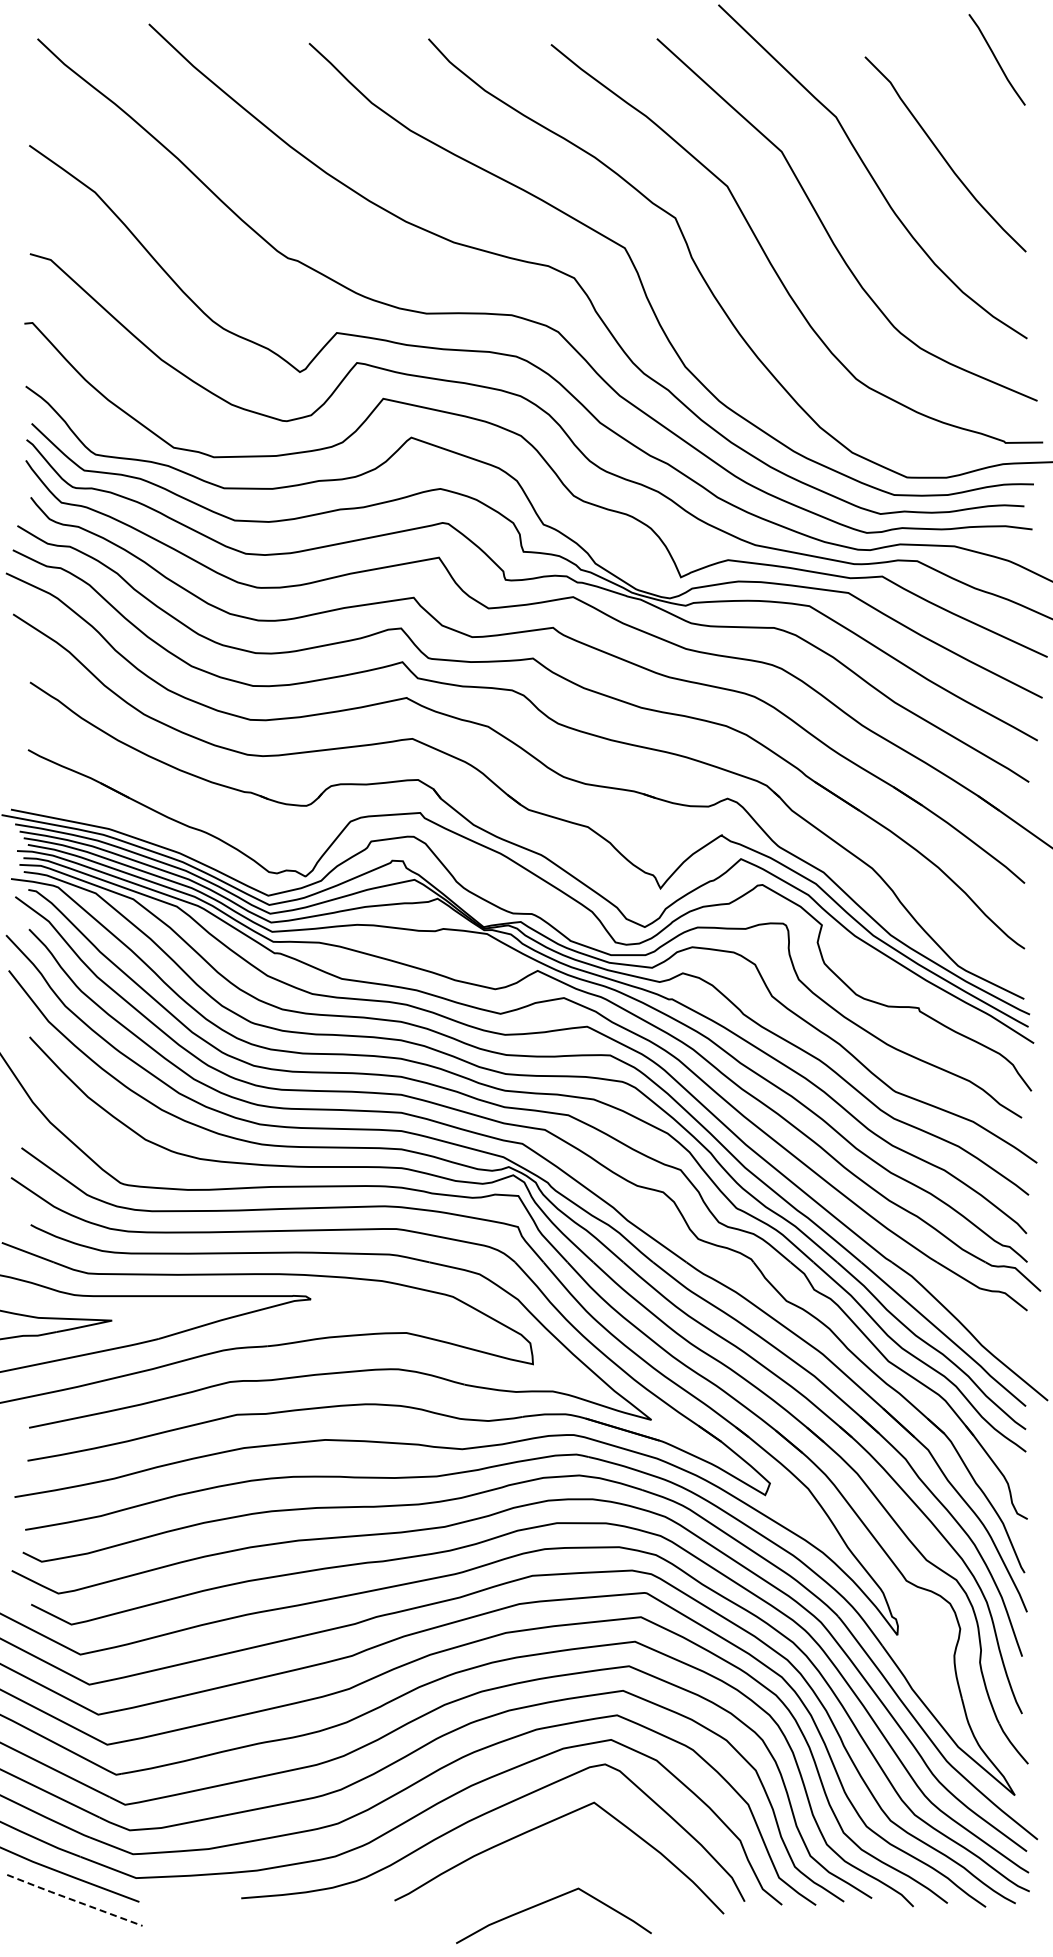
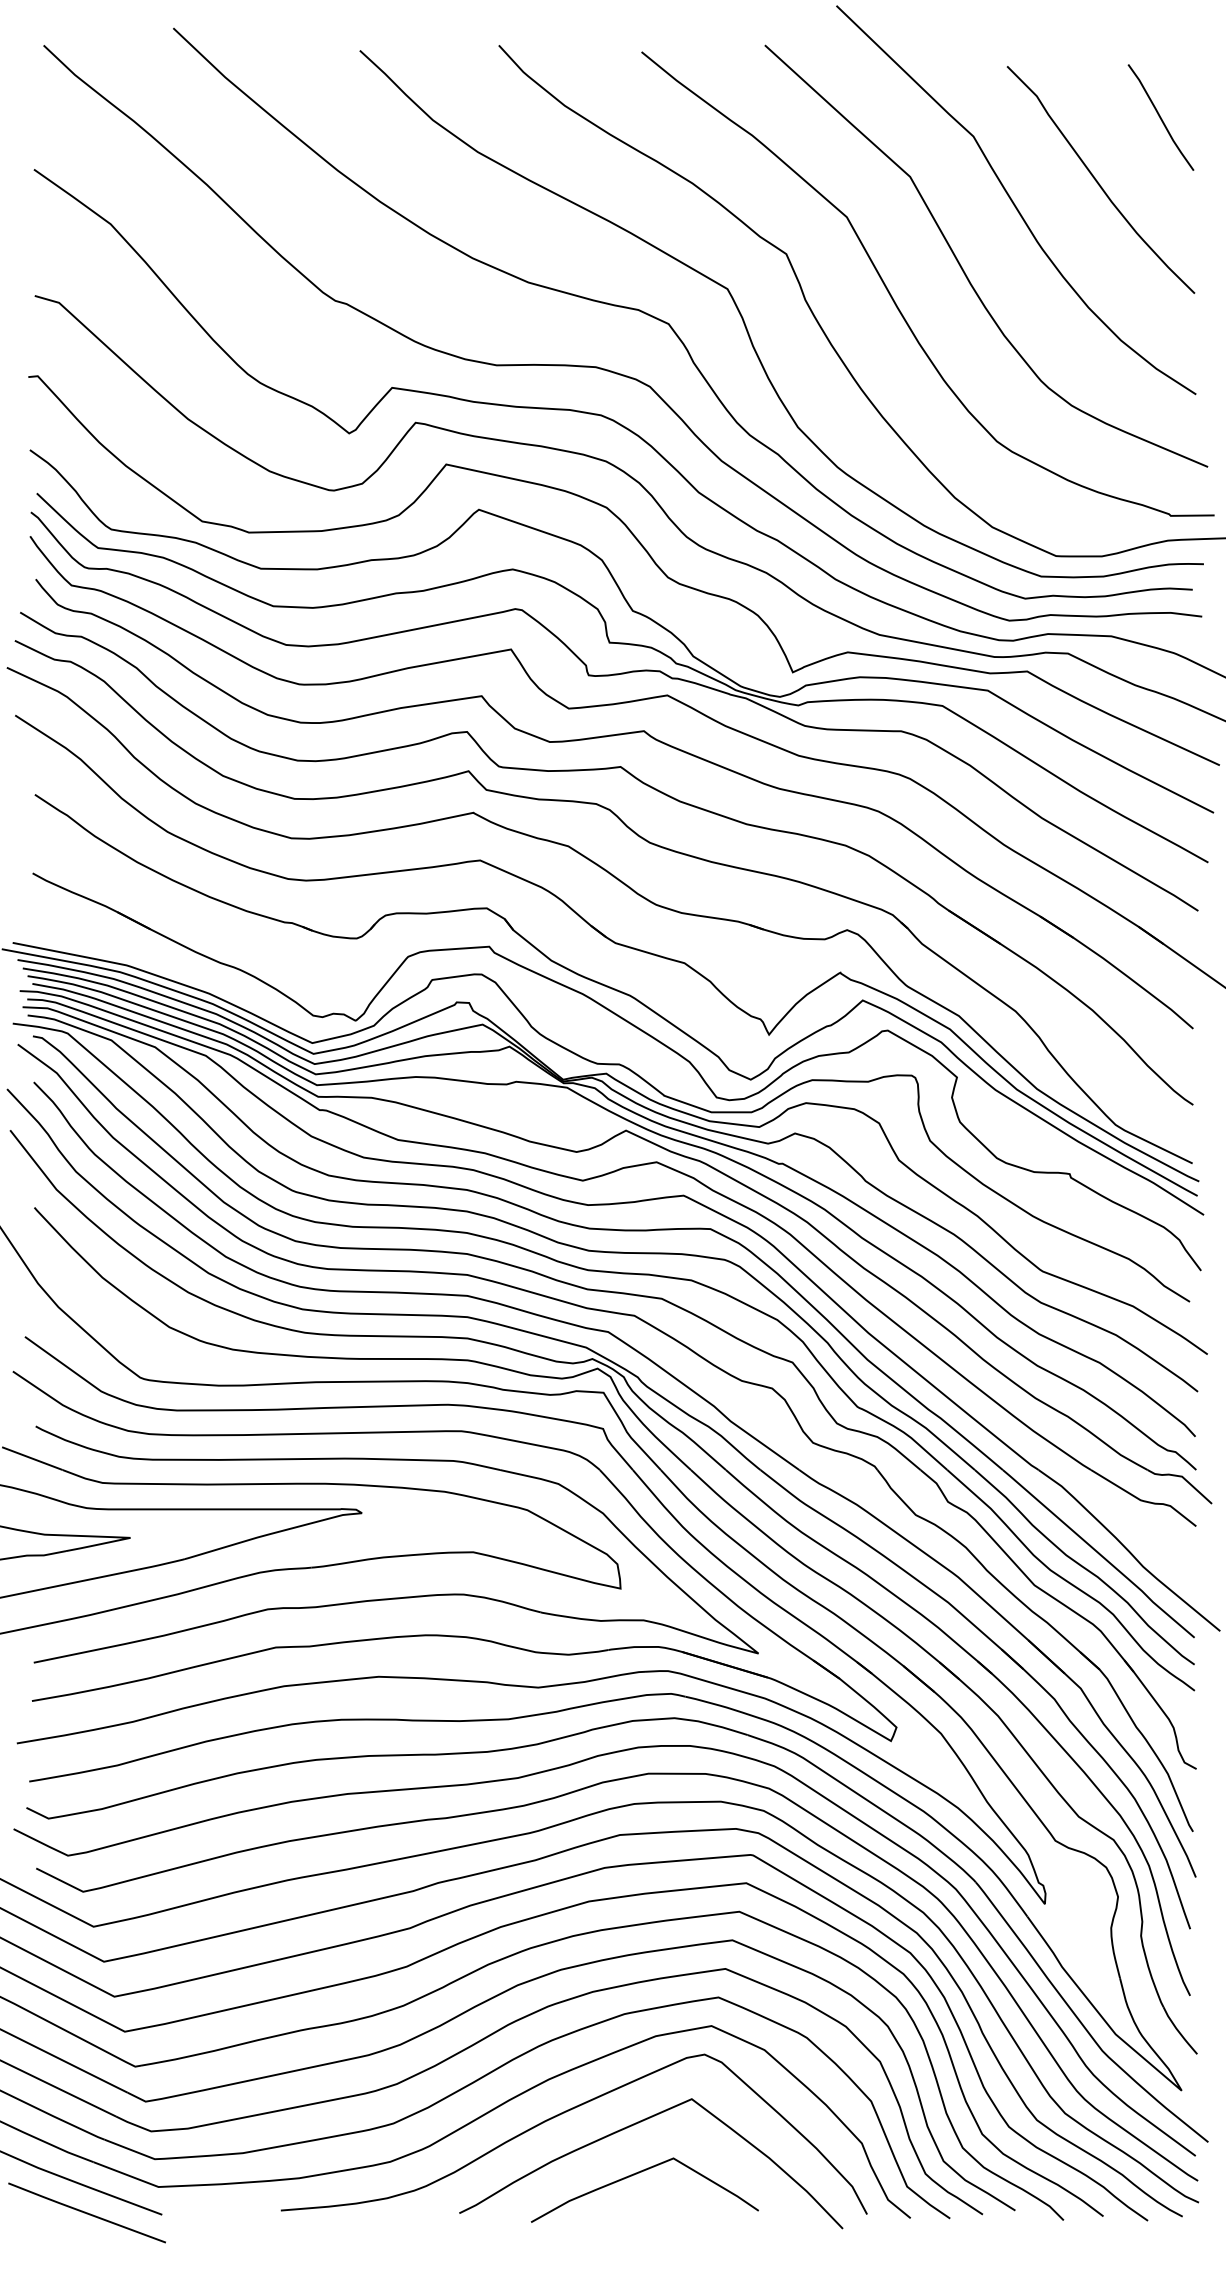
curve: (996, 59) -> (1160, 117), moved
line: (73, 1900) -> (85, 2213), dashed -> solid
curve: (547, 1902) -> (637, 2174), moved

